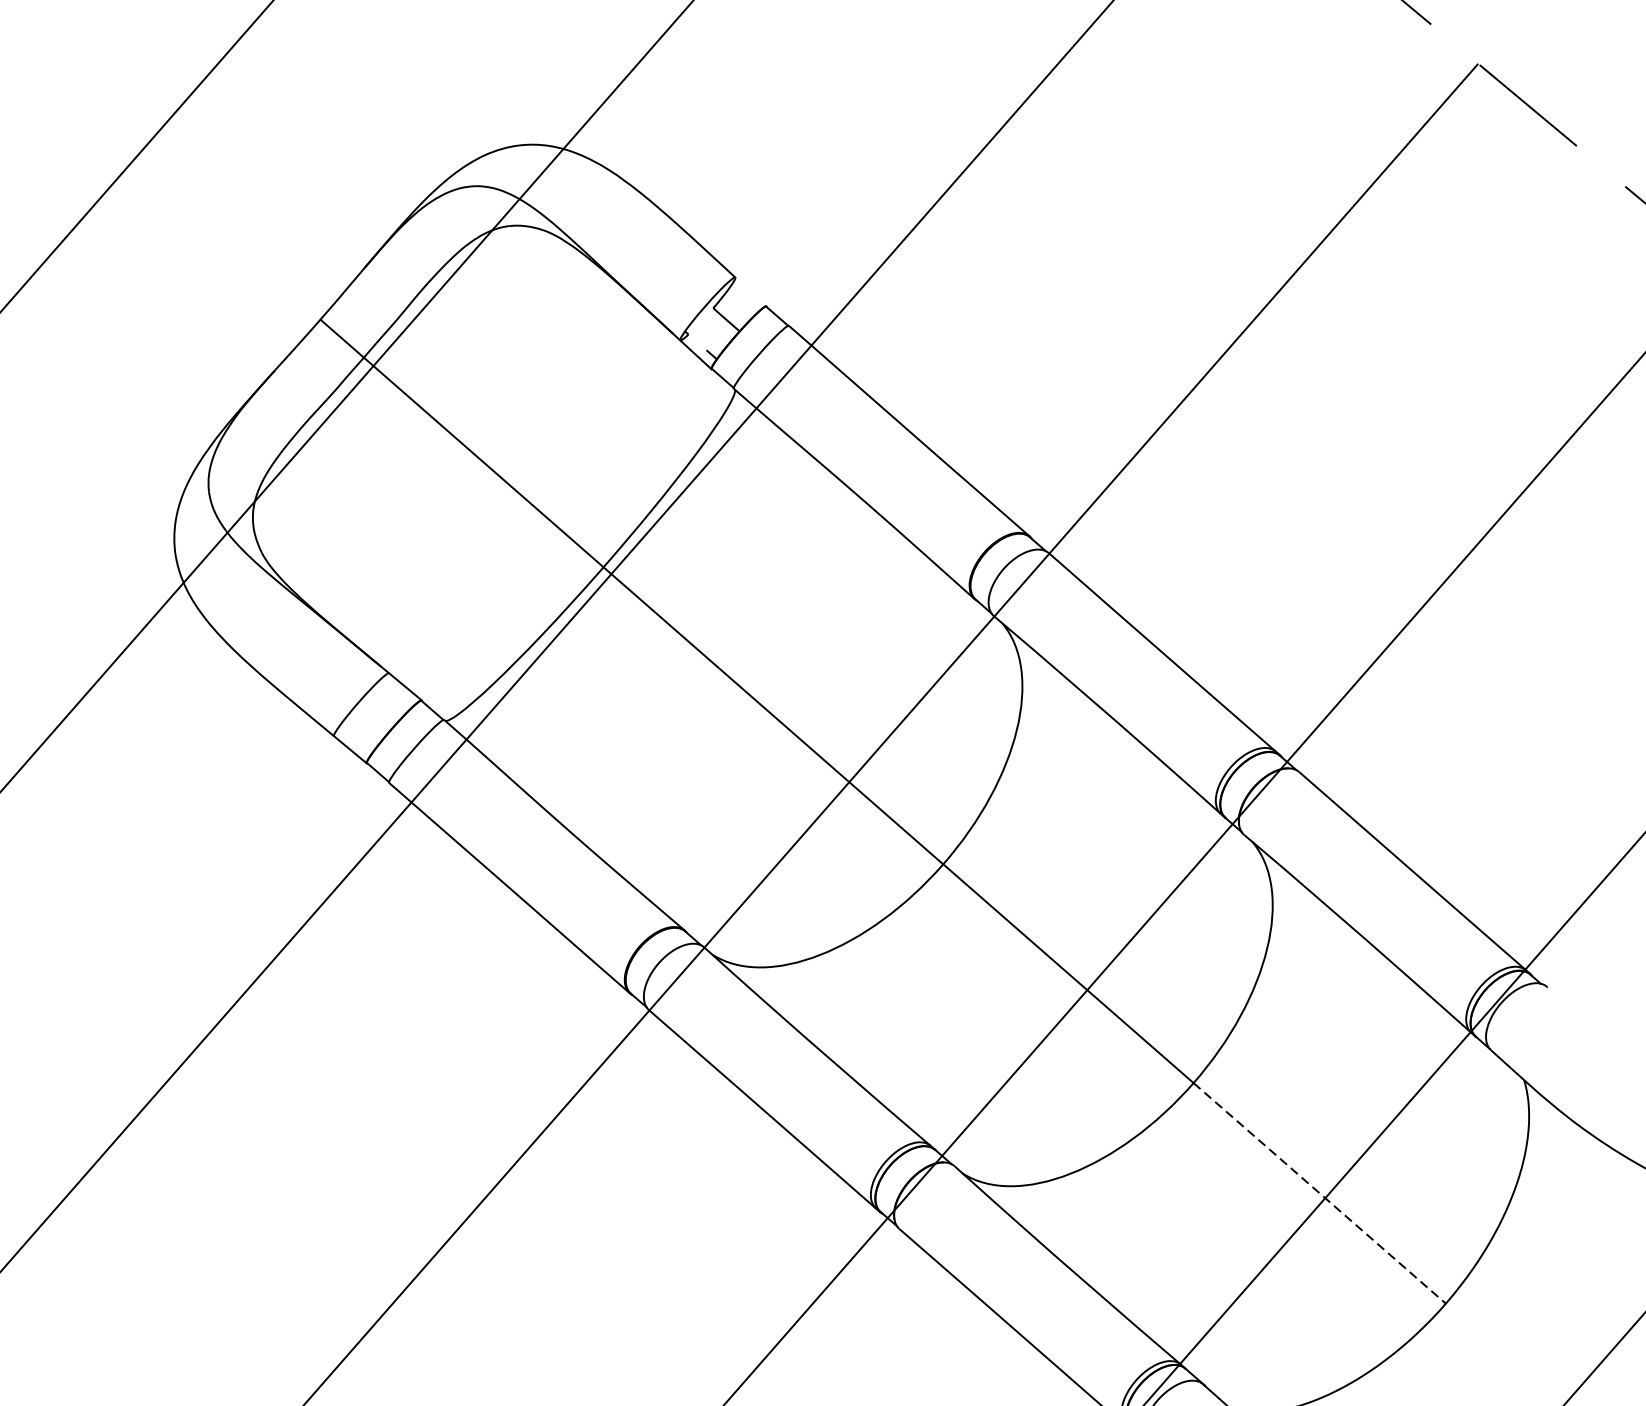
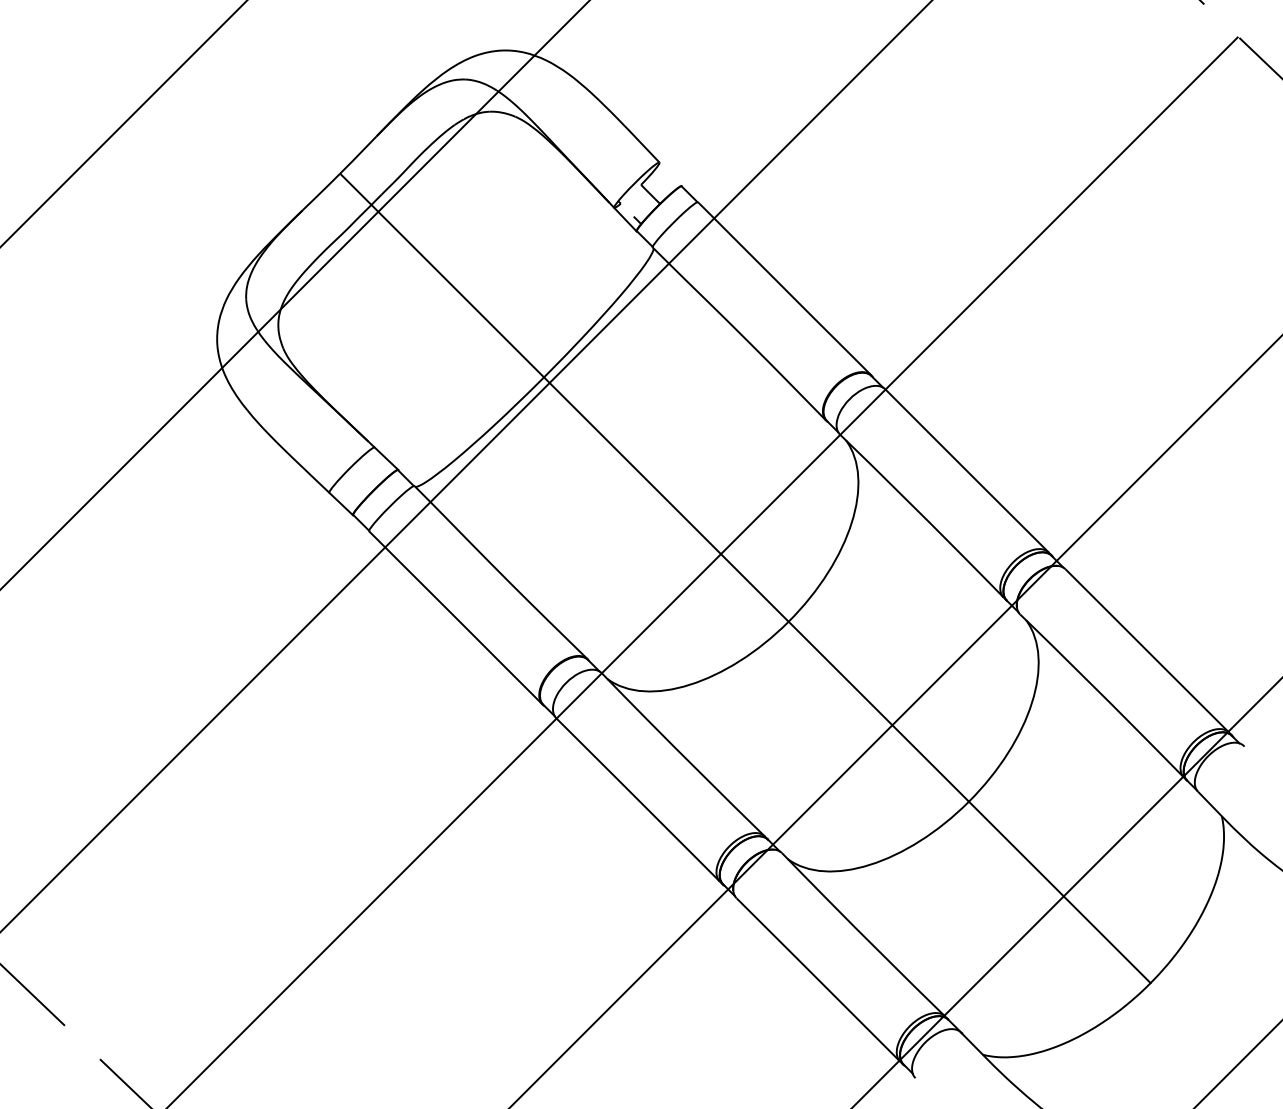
line: (1320, 1193) -> (1060, 892), dashed -> solid

